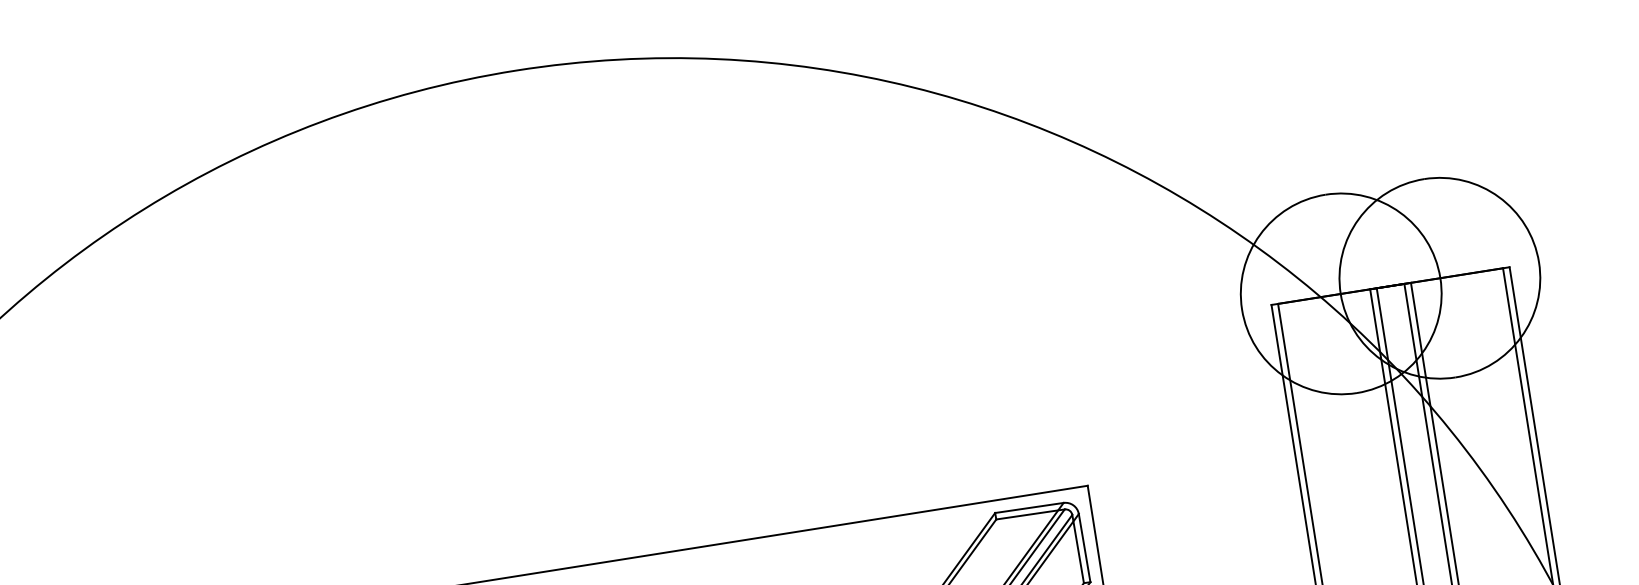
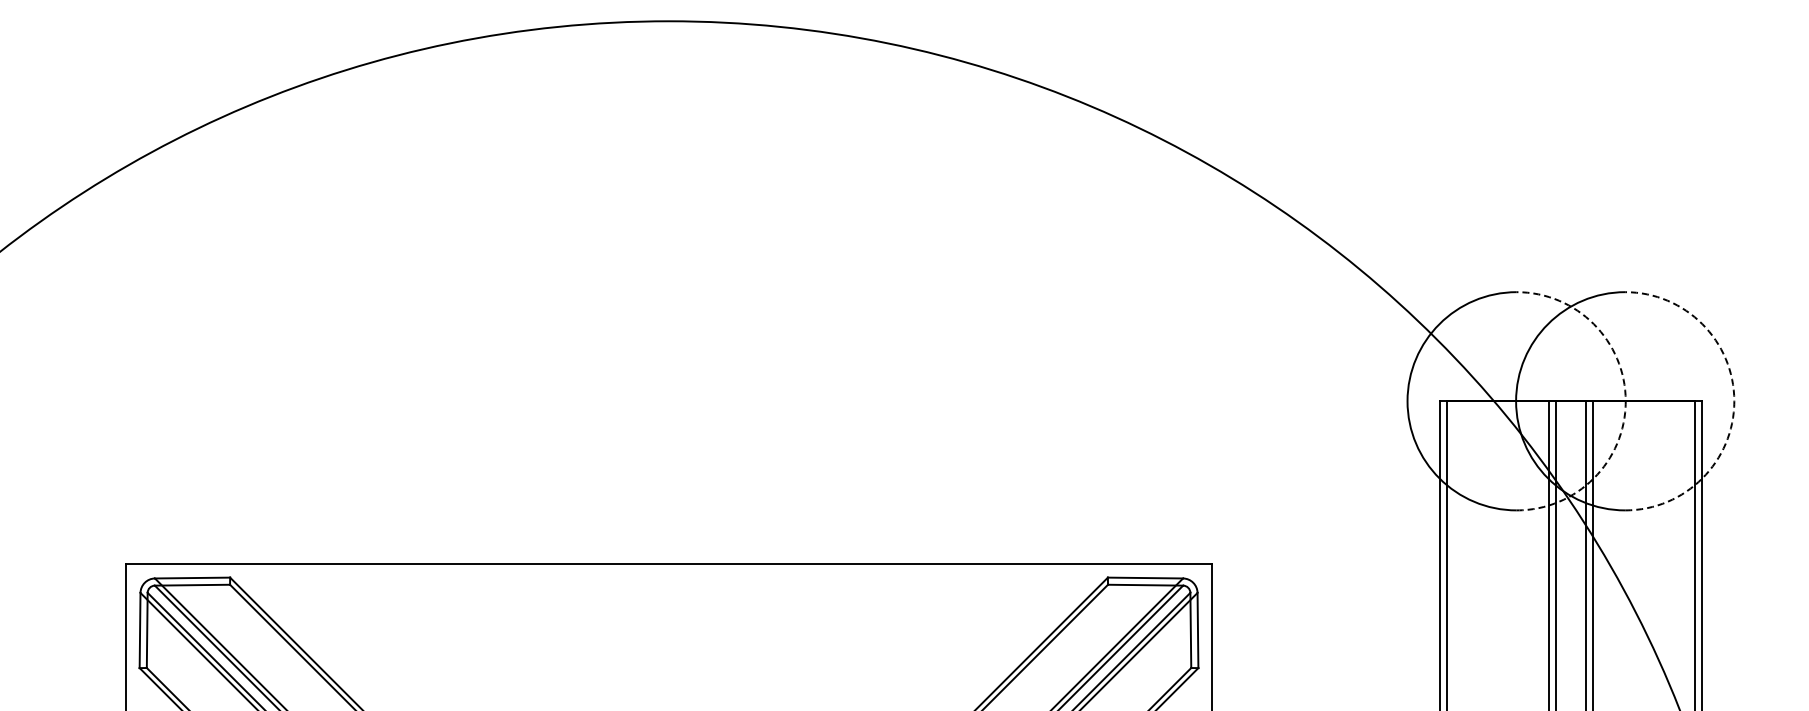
arc: (1539, 262) -> (1734, 401), solid -> dashed
arc: (1440, 278) -> (1625, 401), solid -> dashed

